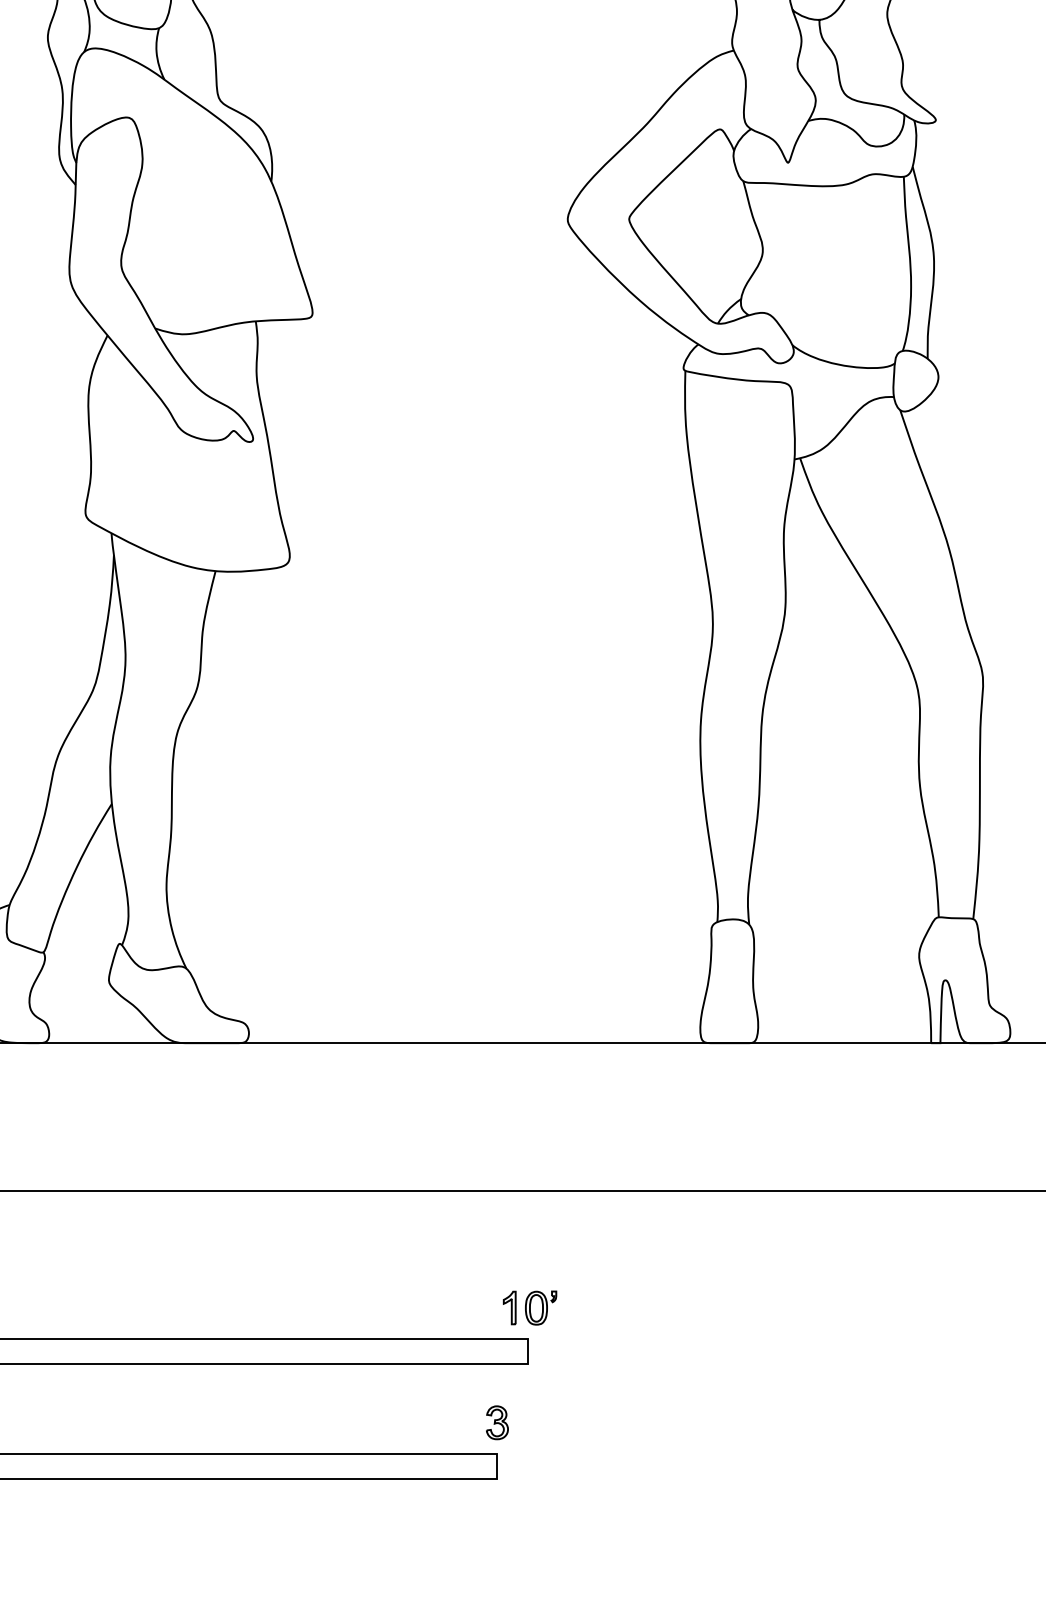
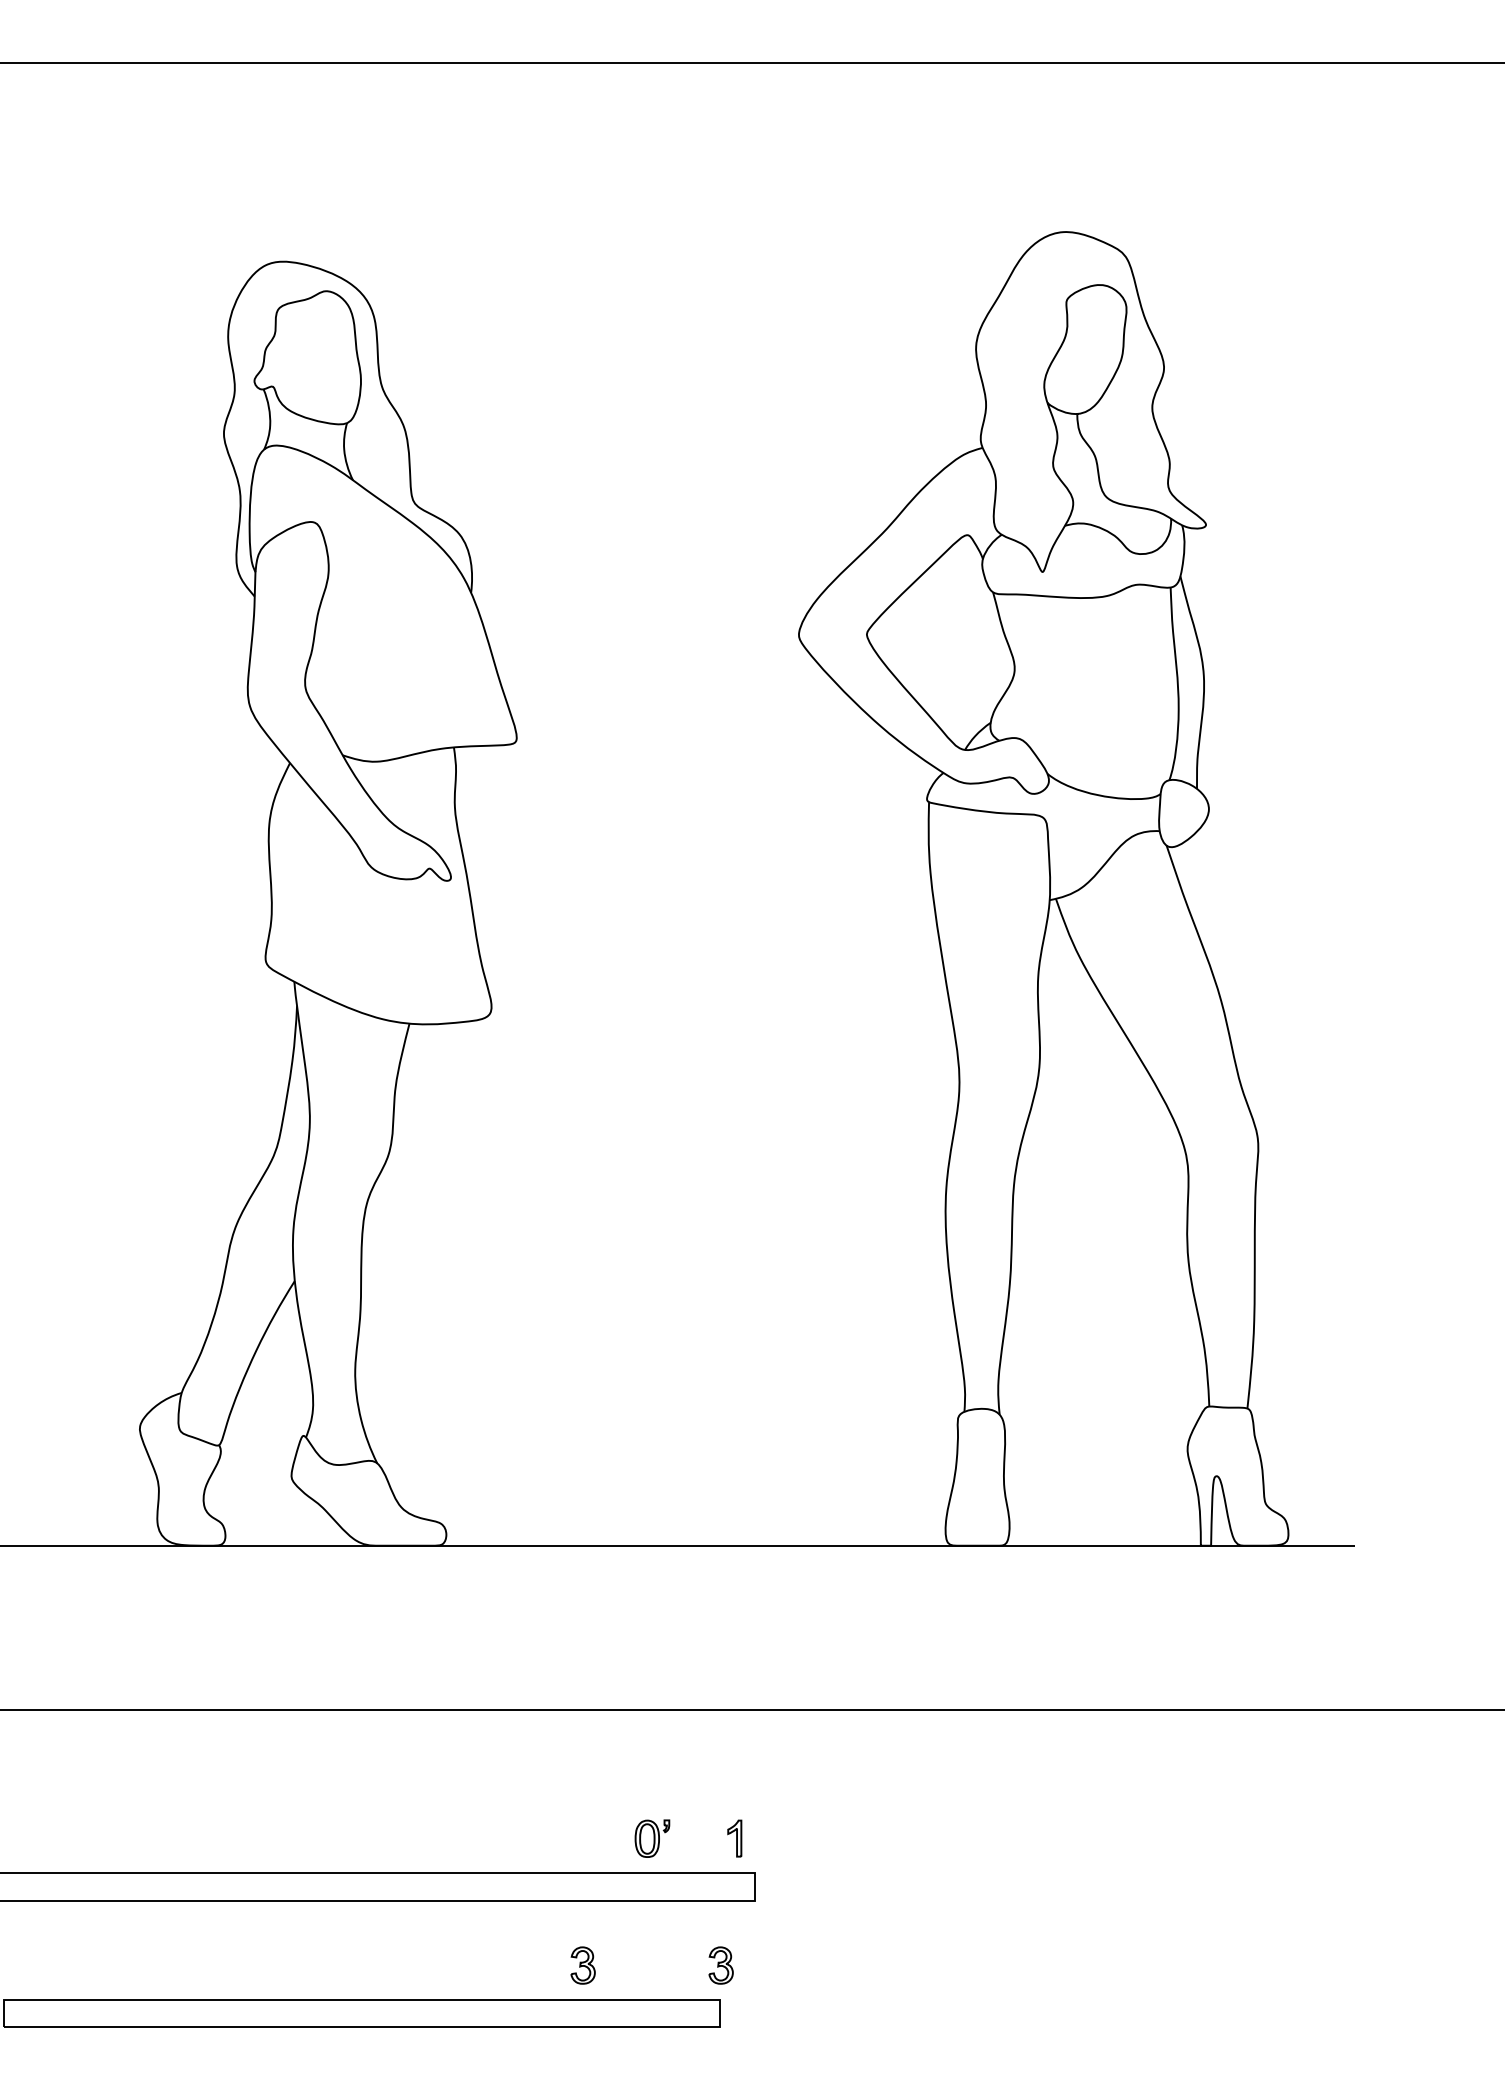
part: (541, 1307) -> (652, 1838), moved
part: (372, 1422) -> (582, 1965), added

